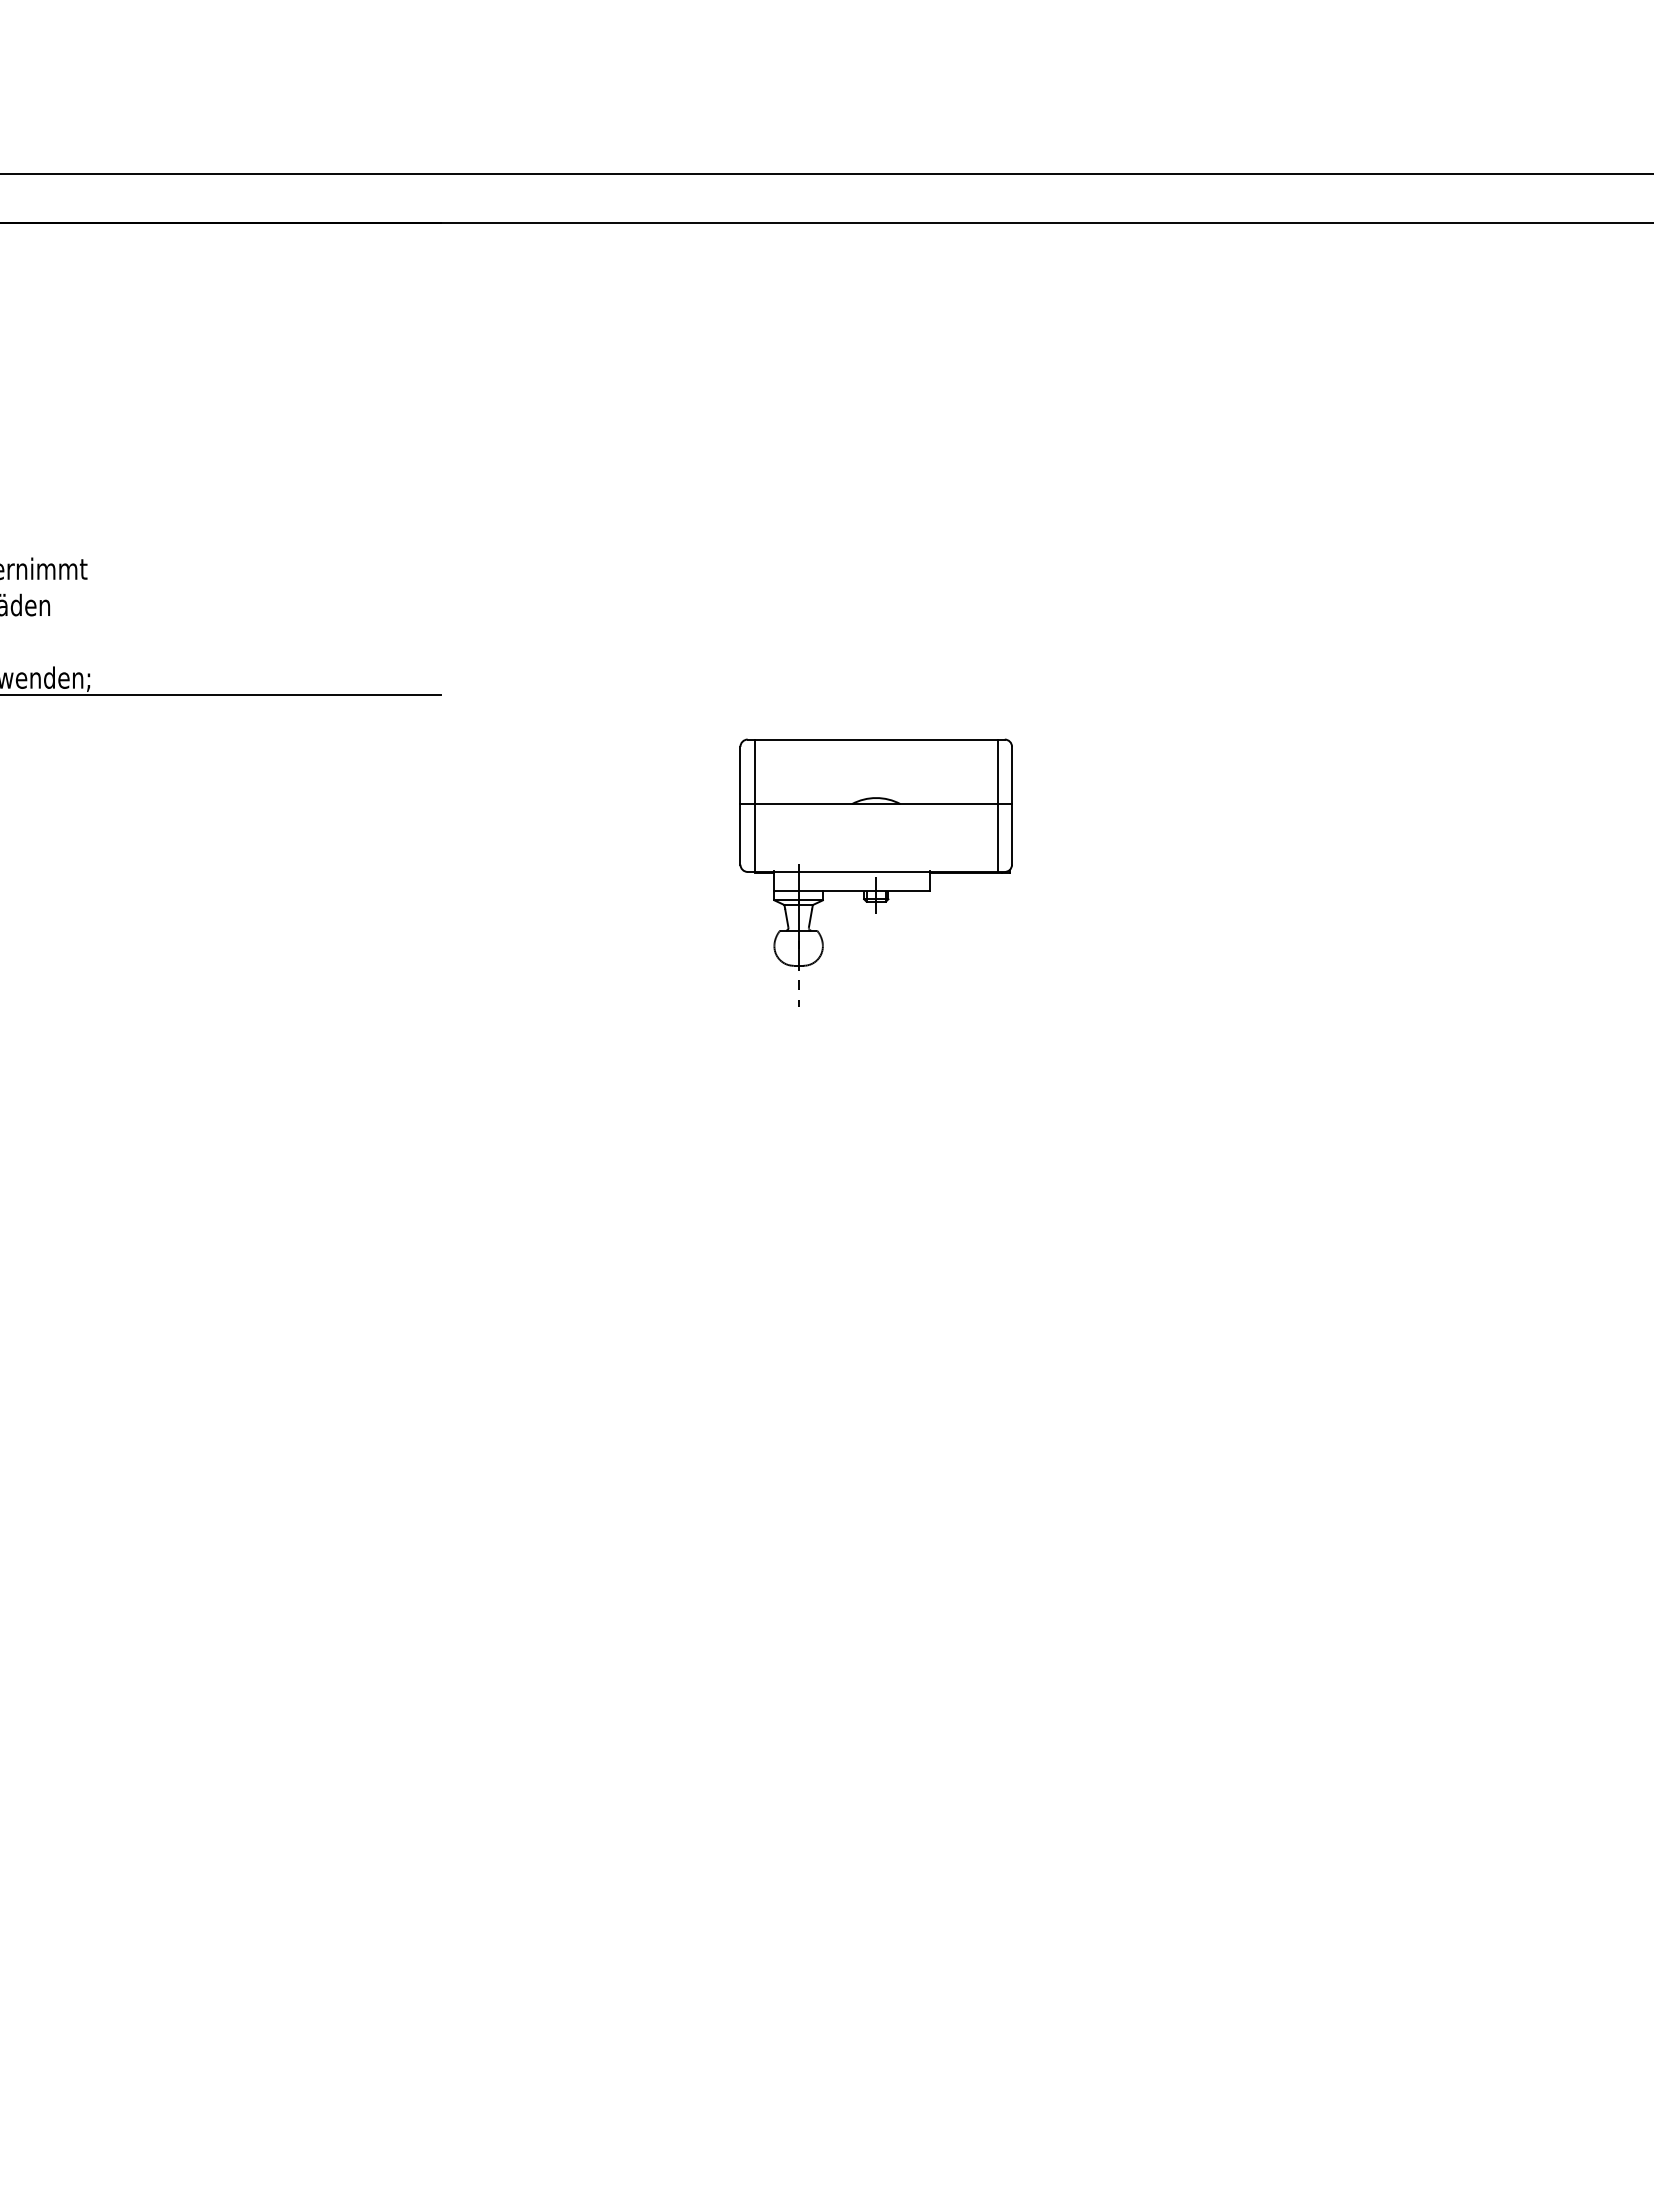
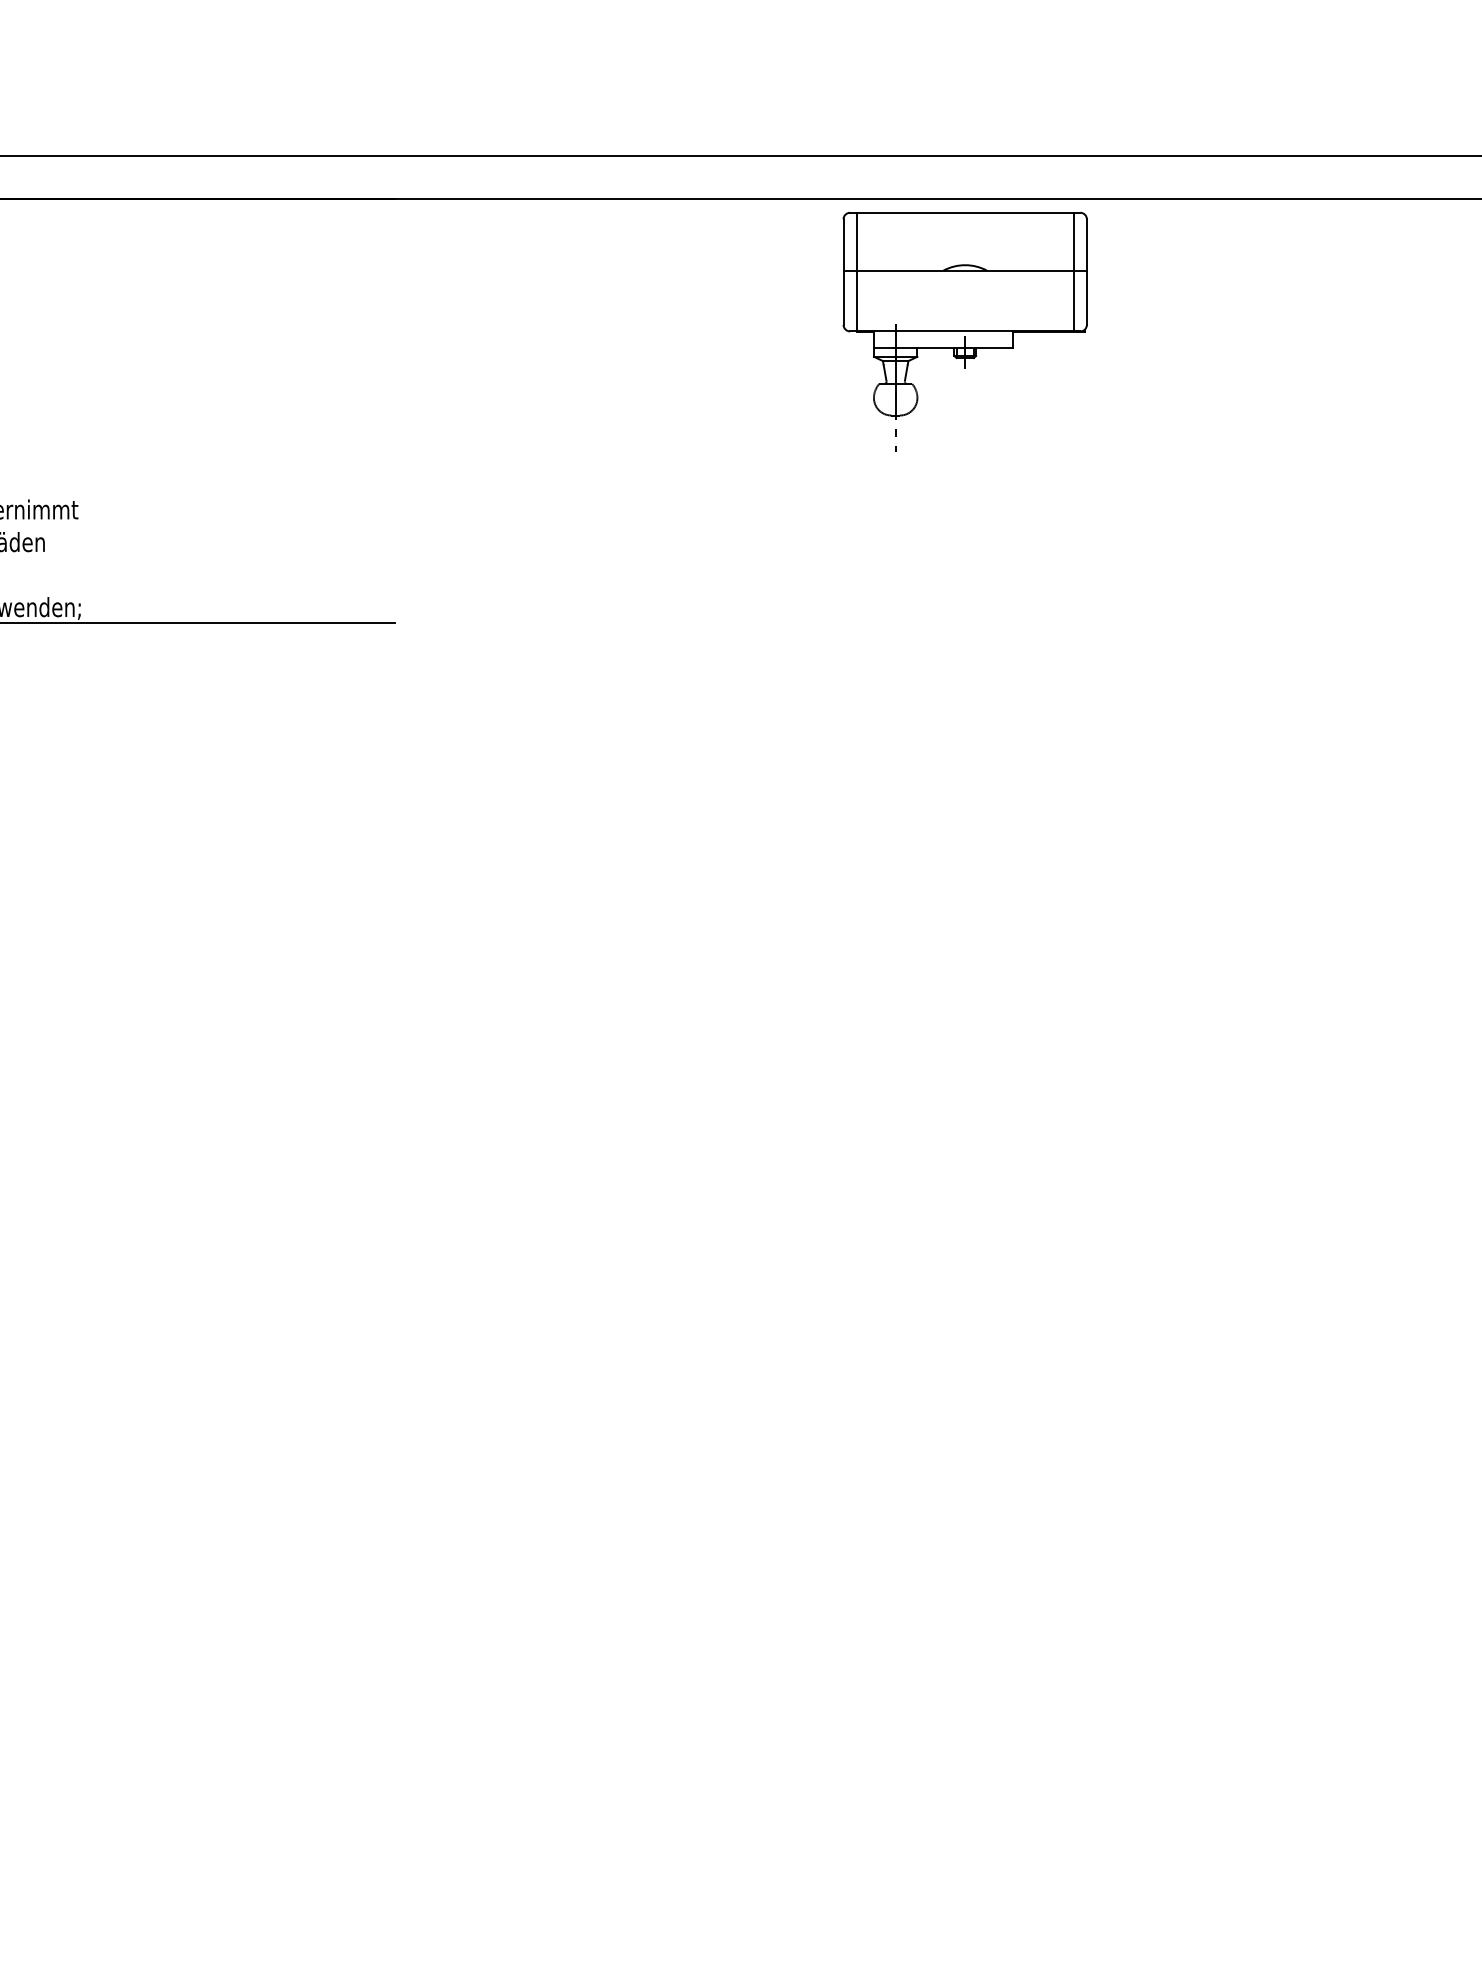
part: (875, 872) -> (964, 331), moved

